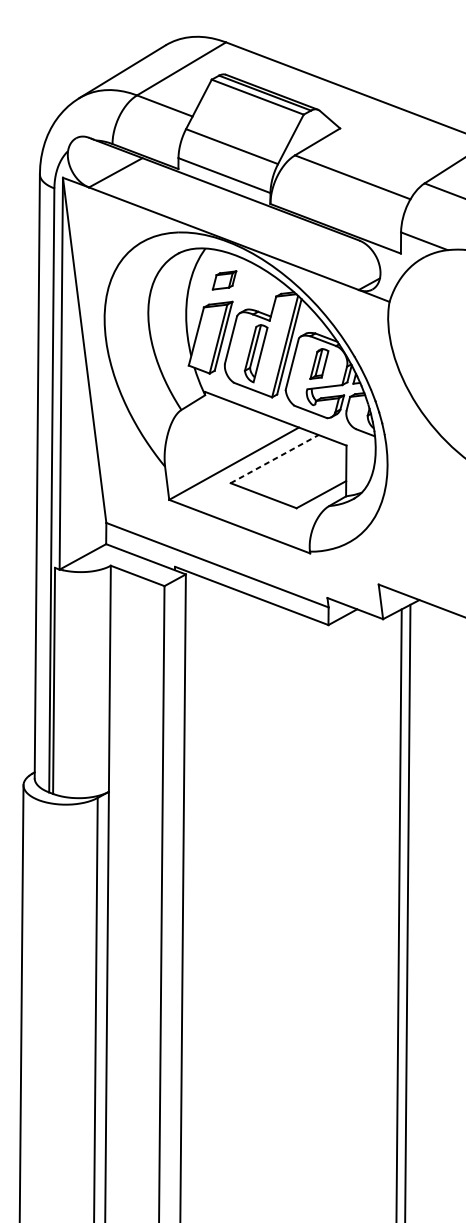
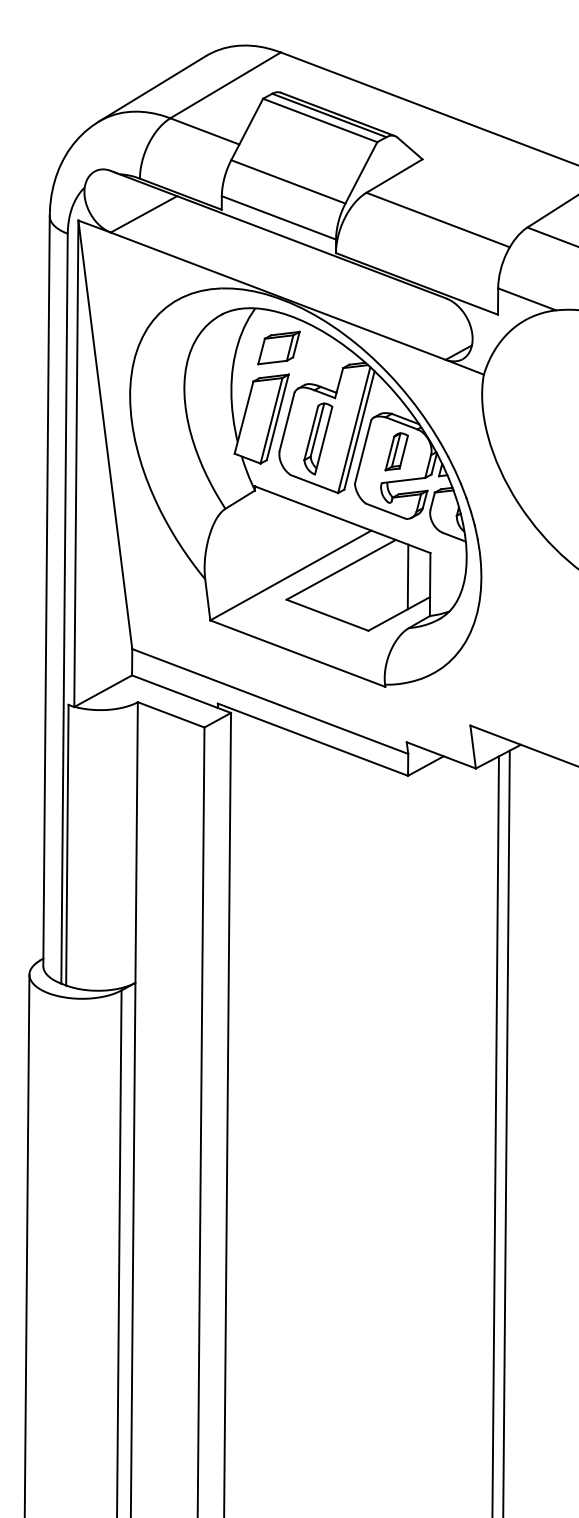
part: (224, 280) -> (278, 347), size x1.43
line: (274, 458) -> (341, 569), dashed -> solid
line: (328, 464) -> (407, 576), added

